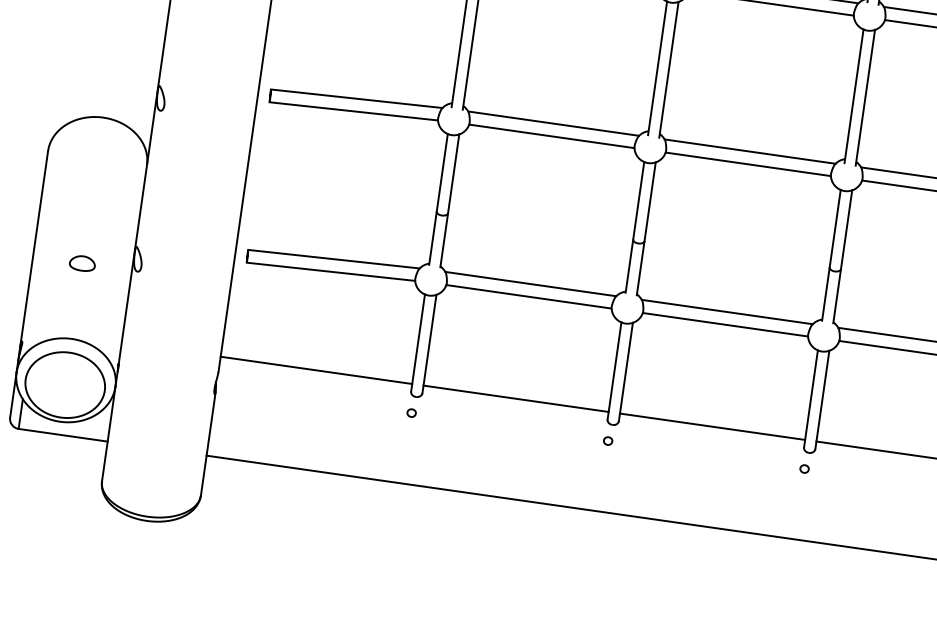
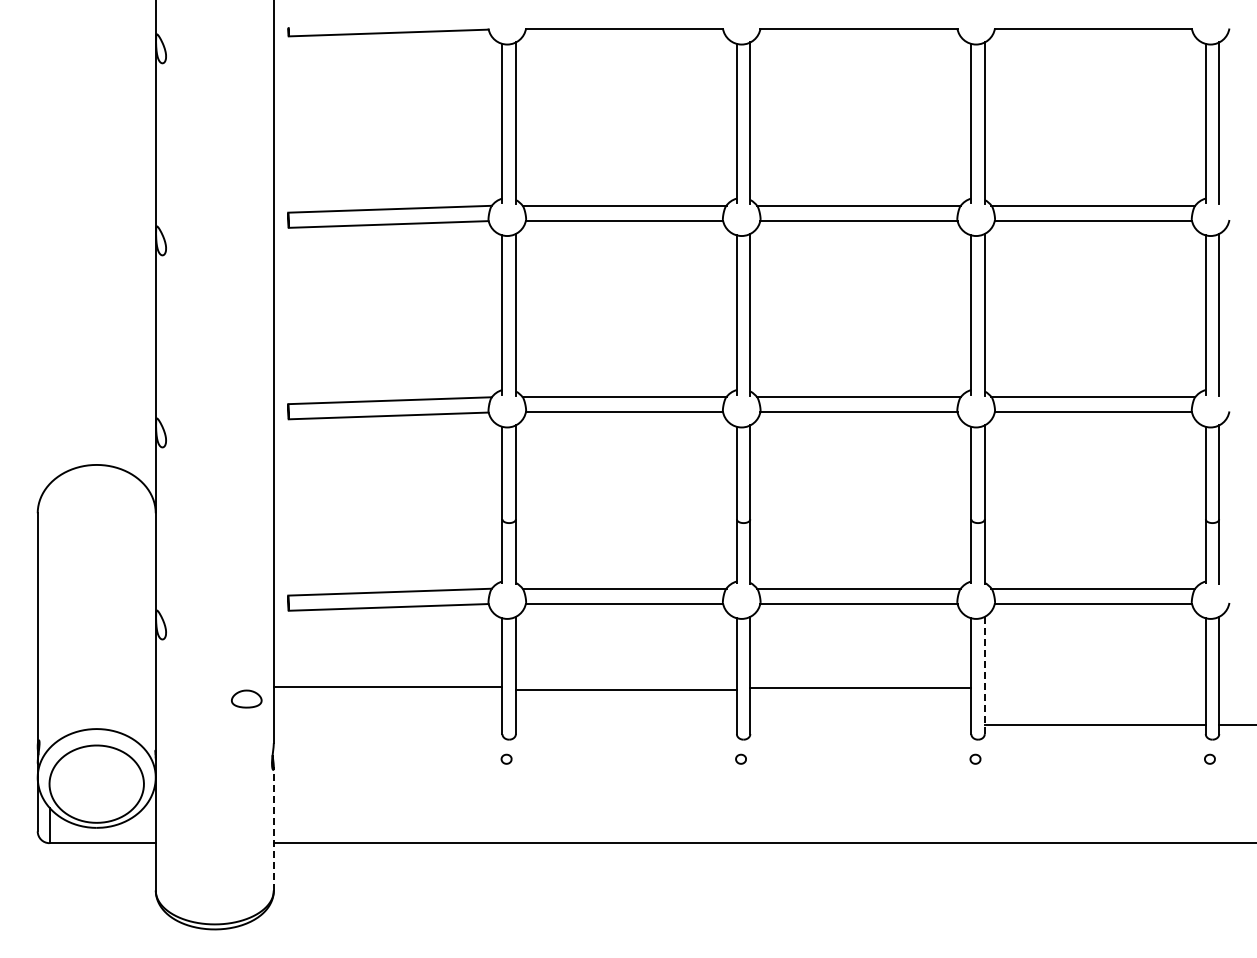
part: (82, 263) -> (246, 698), moved
line: (315, 370) -> (387, 687), moved
line: (515, 399) -> (625, 690), moved
line: (822, 399) -> (984, 675), solid -> dashed
line: (712, 427) -> (860, 688), moved
line: (208, 443) -> (273, 828), solid -> dashed

